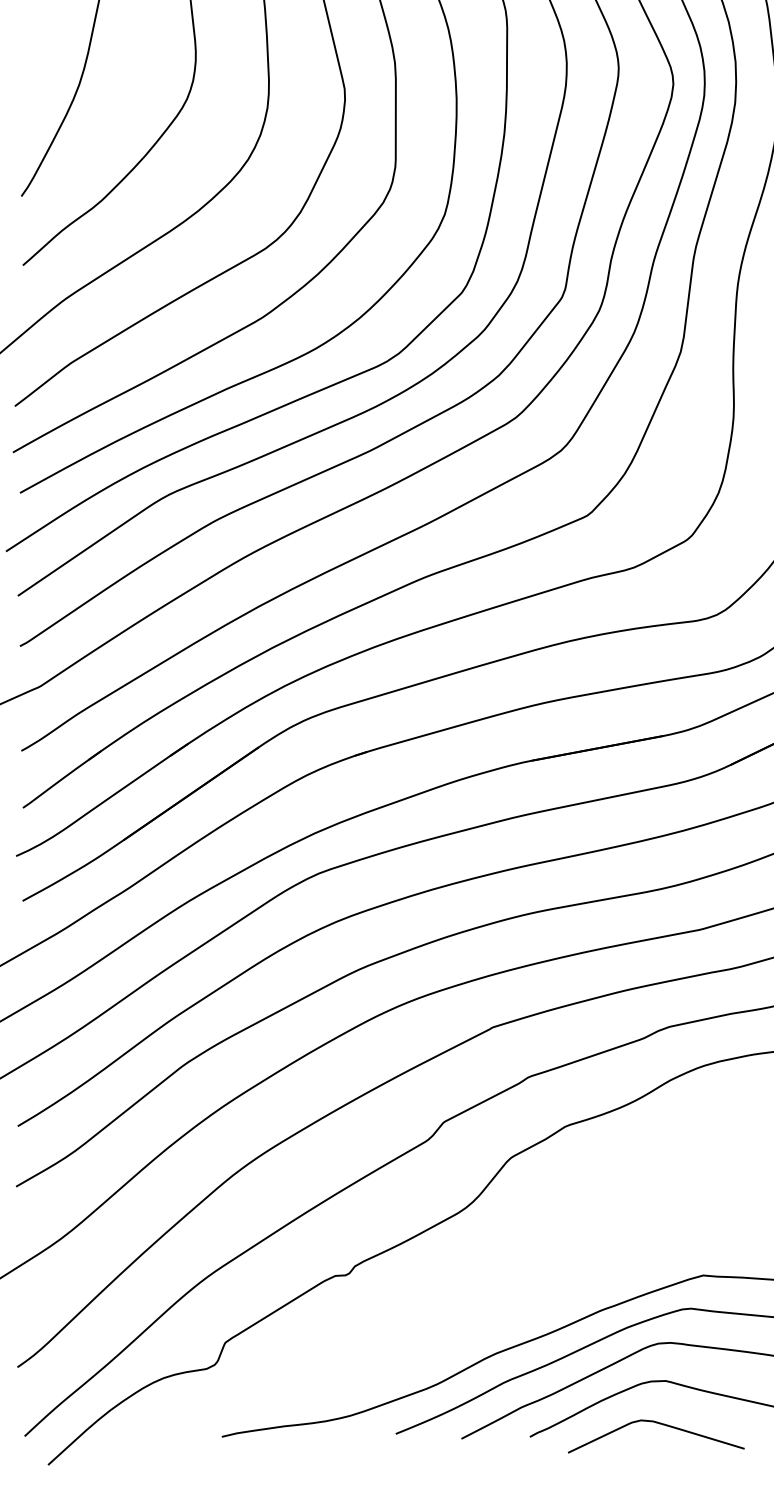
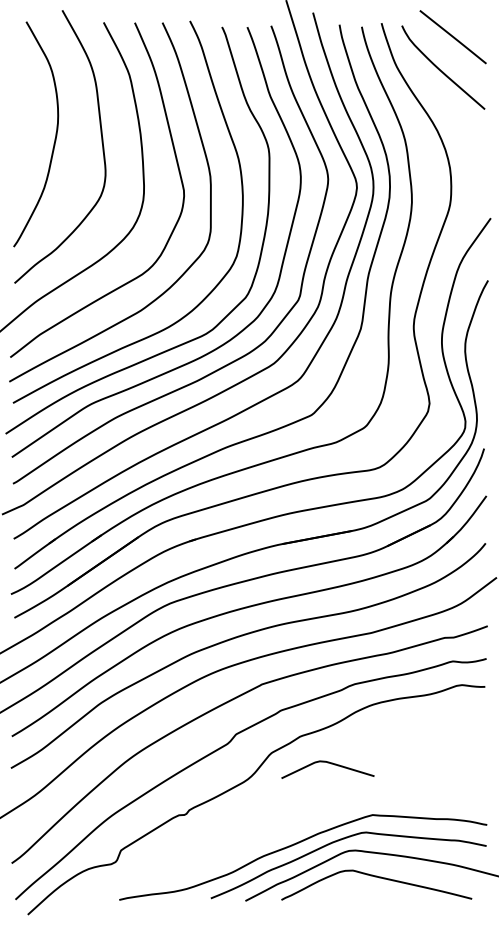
curve: (655, 1424) -> (327, 763), moved

